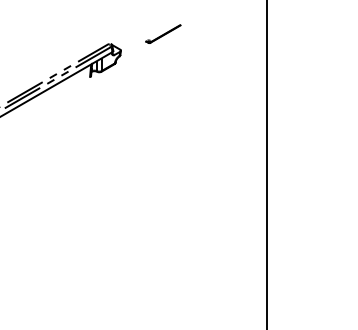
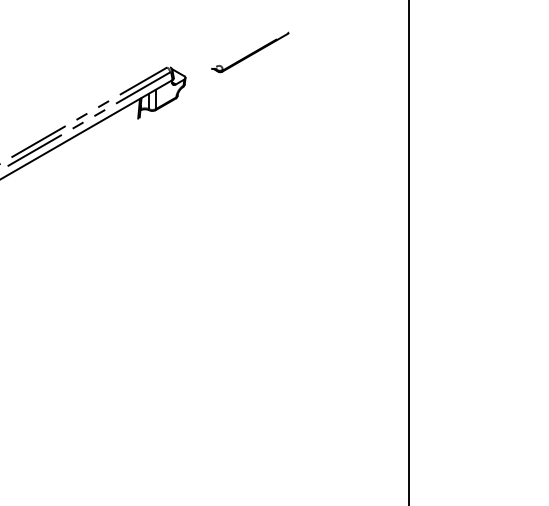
part: (162, 33) -> (249, 51), size x1.43

